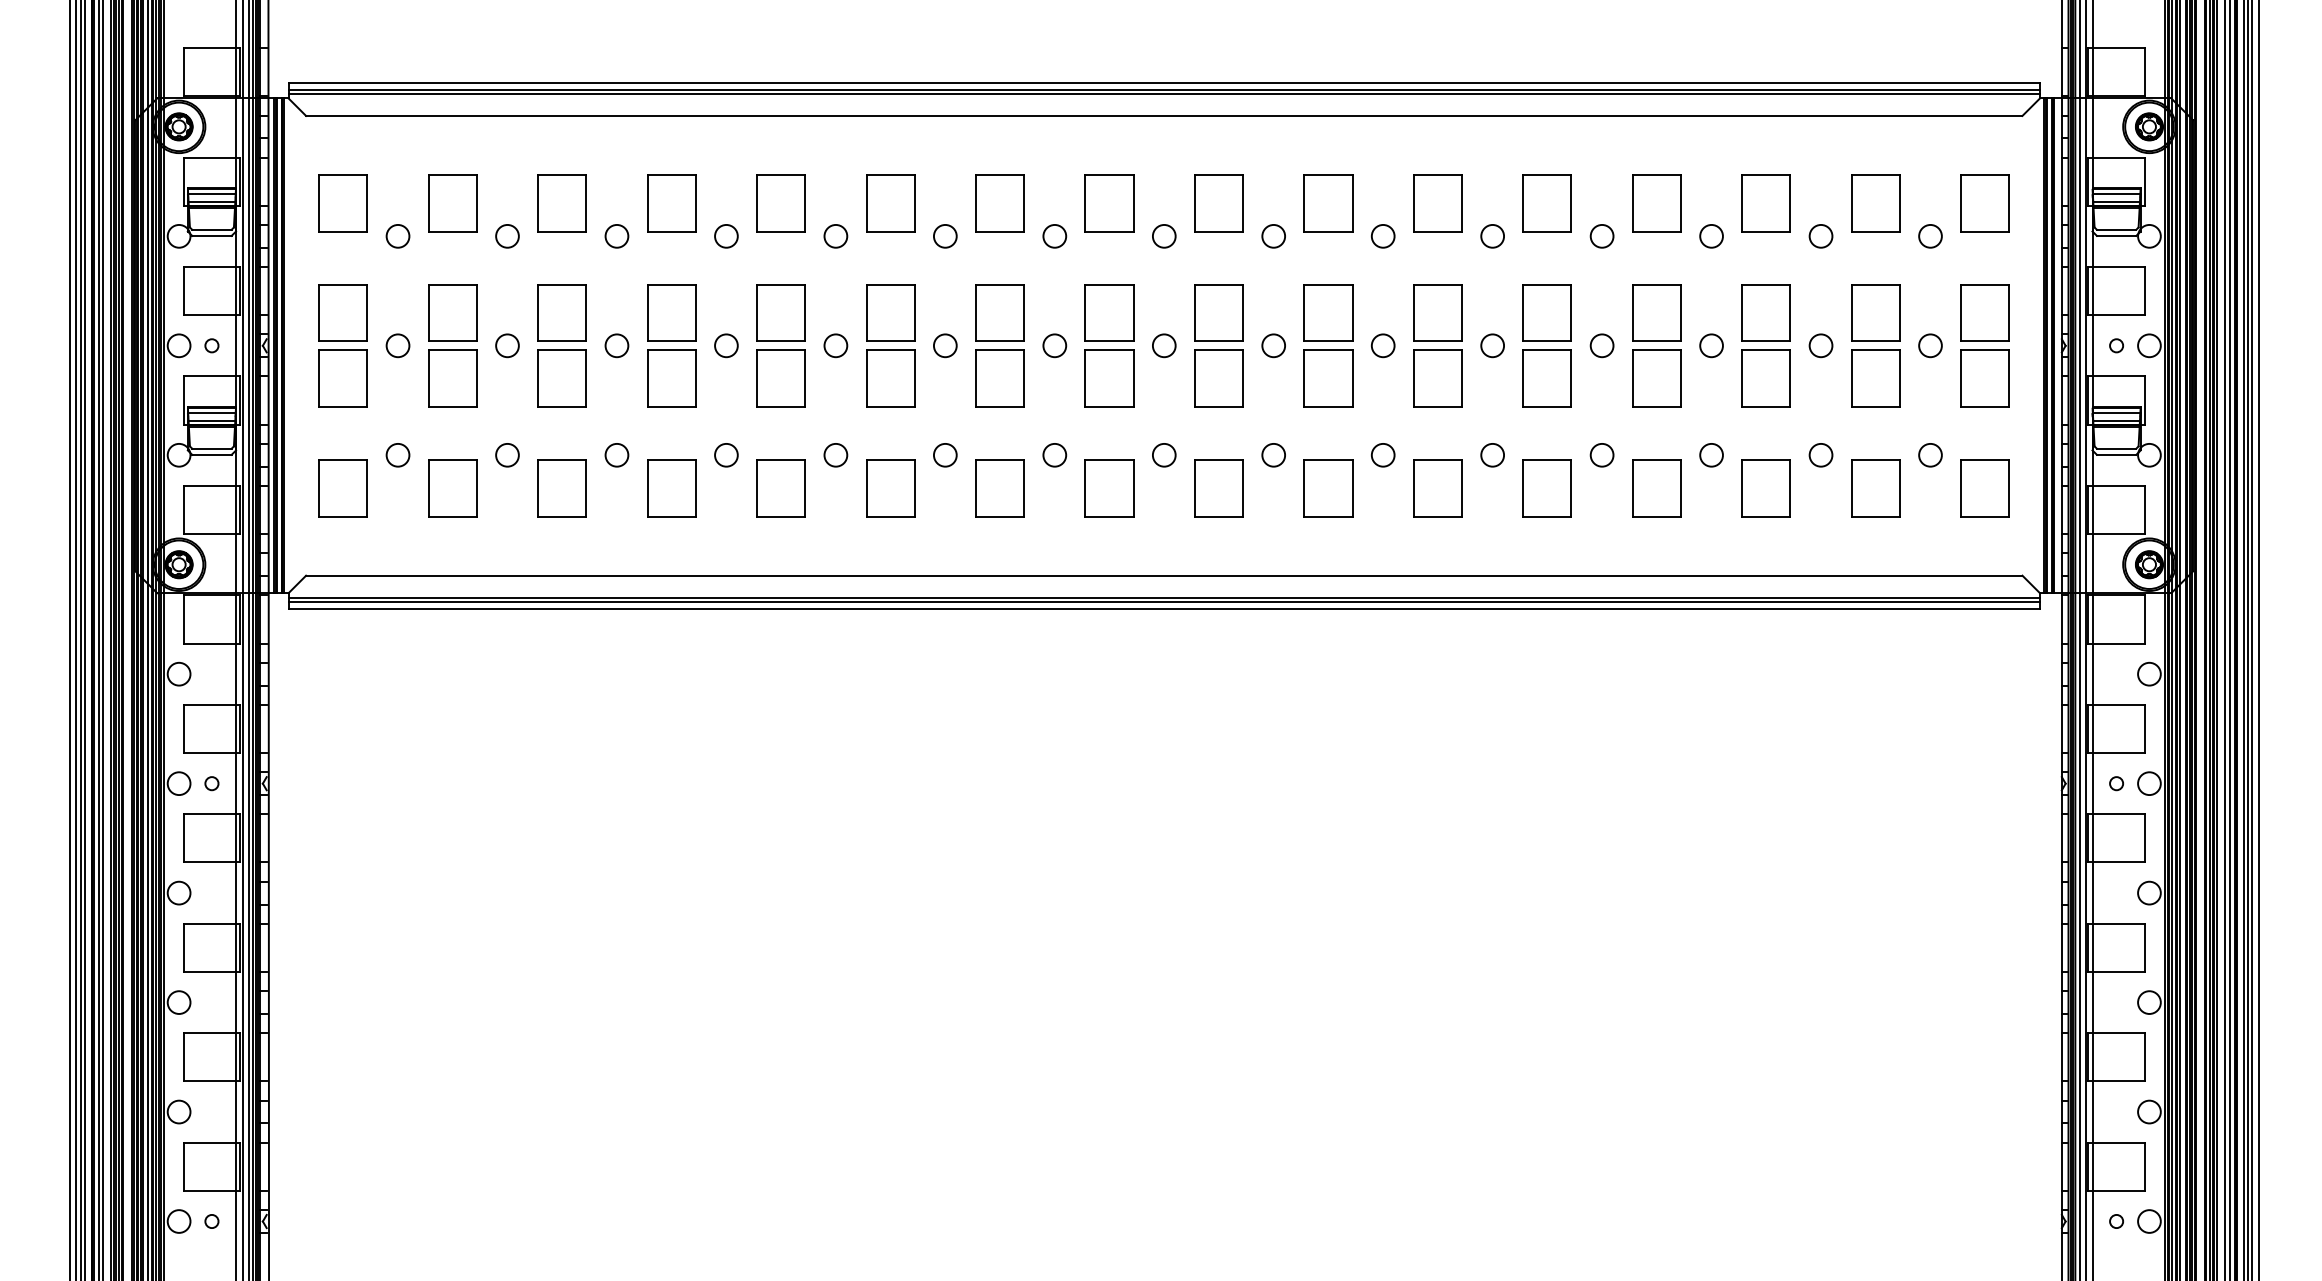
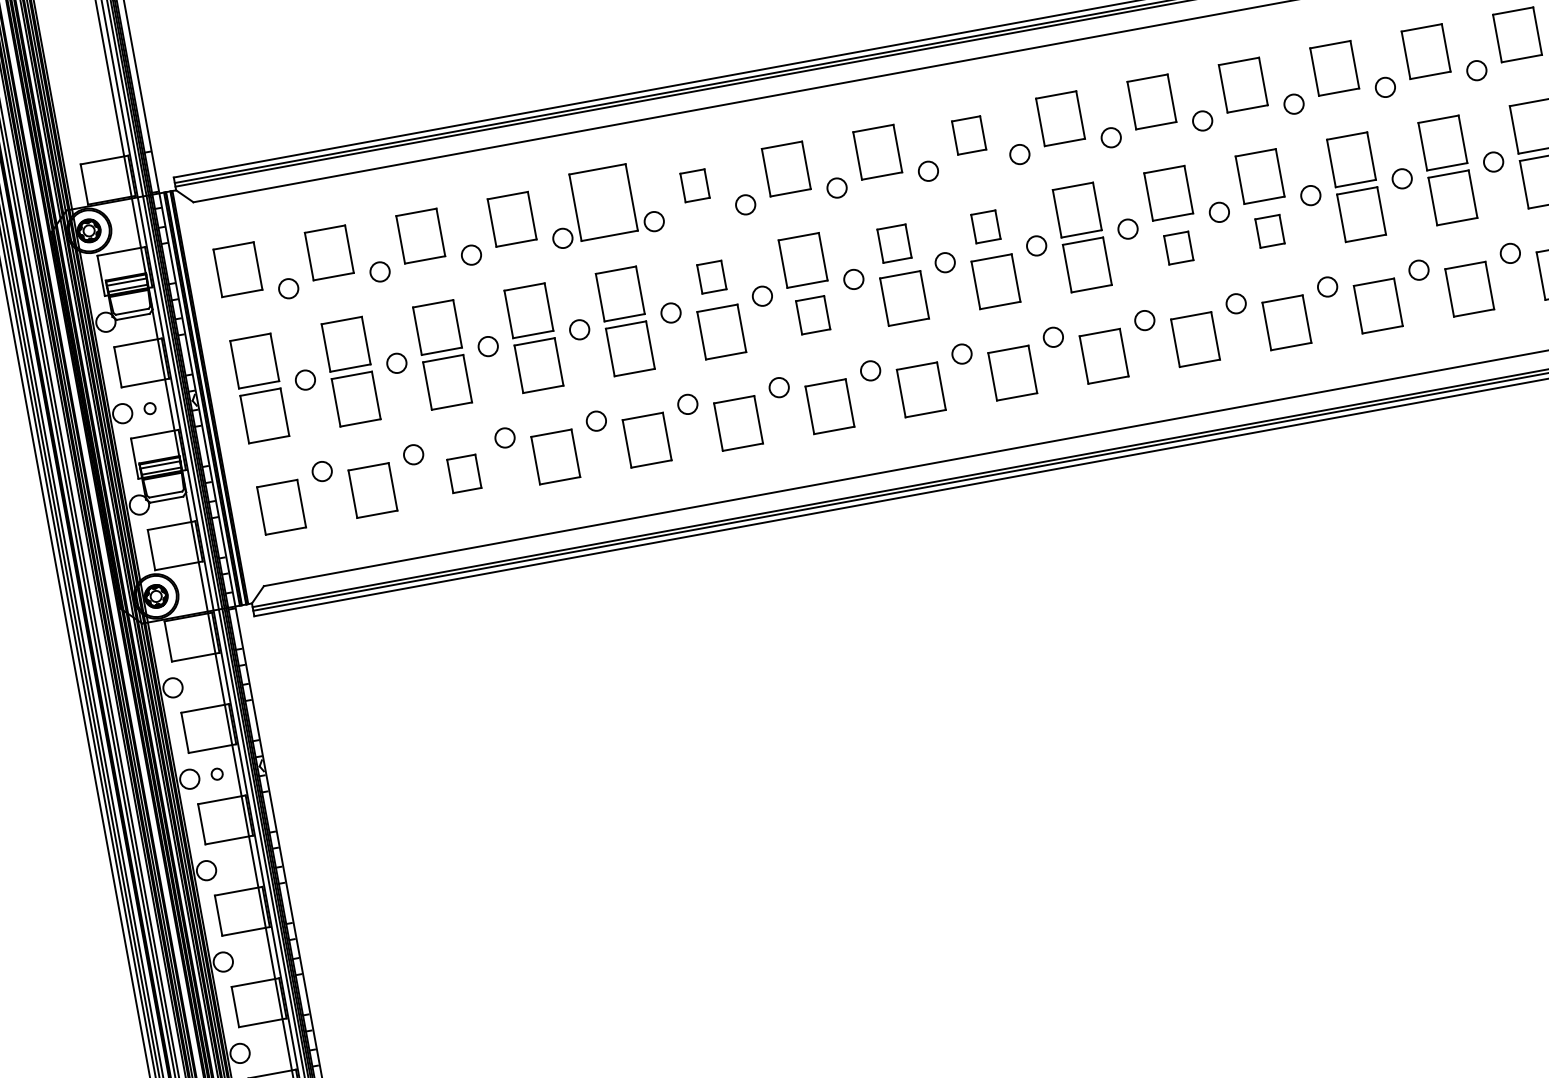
part: (780, 203) -> (603, 202), size x1.4
part: (890, 203) -> (694, 185), size x0.6
part: (1218, 203) -> (968, 135), size x0.7
part: (890, 312) -> (711, 276), size x0.6
part: (1109, 312) -> (894, 243), size x0.7
part: (1218, 312) -> (985, 226), size x0.6
part: (999, 378) -> (812, 315), size x0.7
part: (1437, 378) -> (1178, 248), size x0.6
part: (1546, 378) -> (1269, 231), size x0.6
part: (561, 488) -> (463, 474), size x0.7

